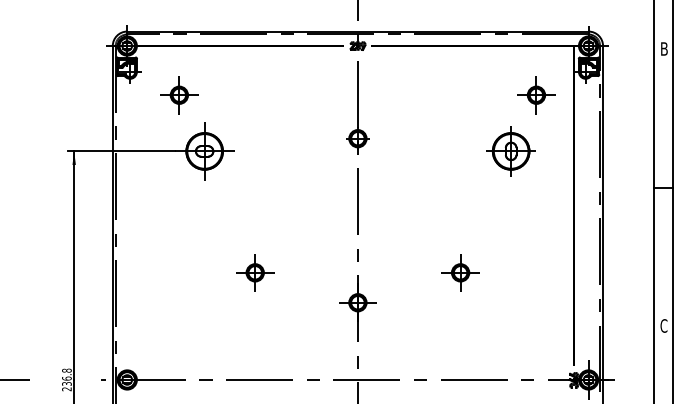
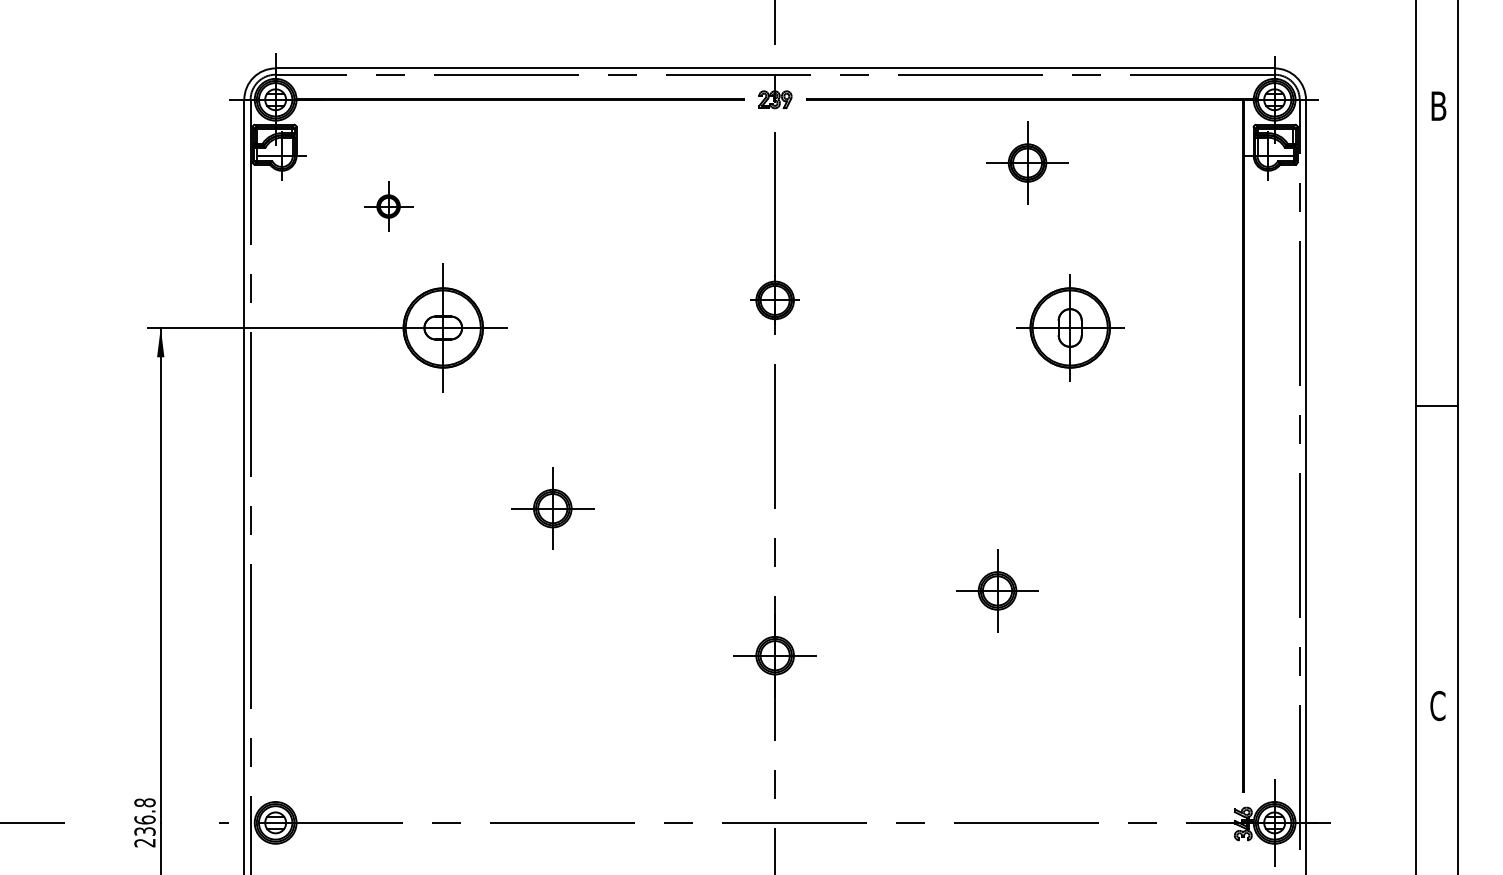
part: (179, 95) -> (388, 206), size x0.6
part: (536, 95) -> (1027, 163), moved
part: (510, 151) -> (1068, 328), moved
part: (255, 272) -> (553, 507), moved

